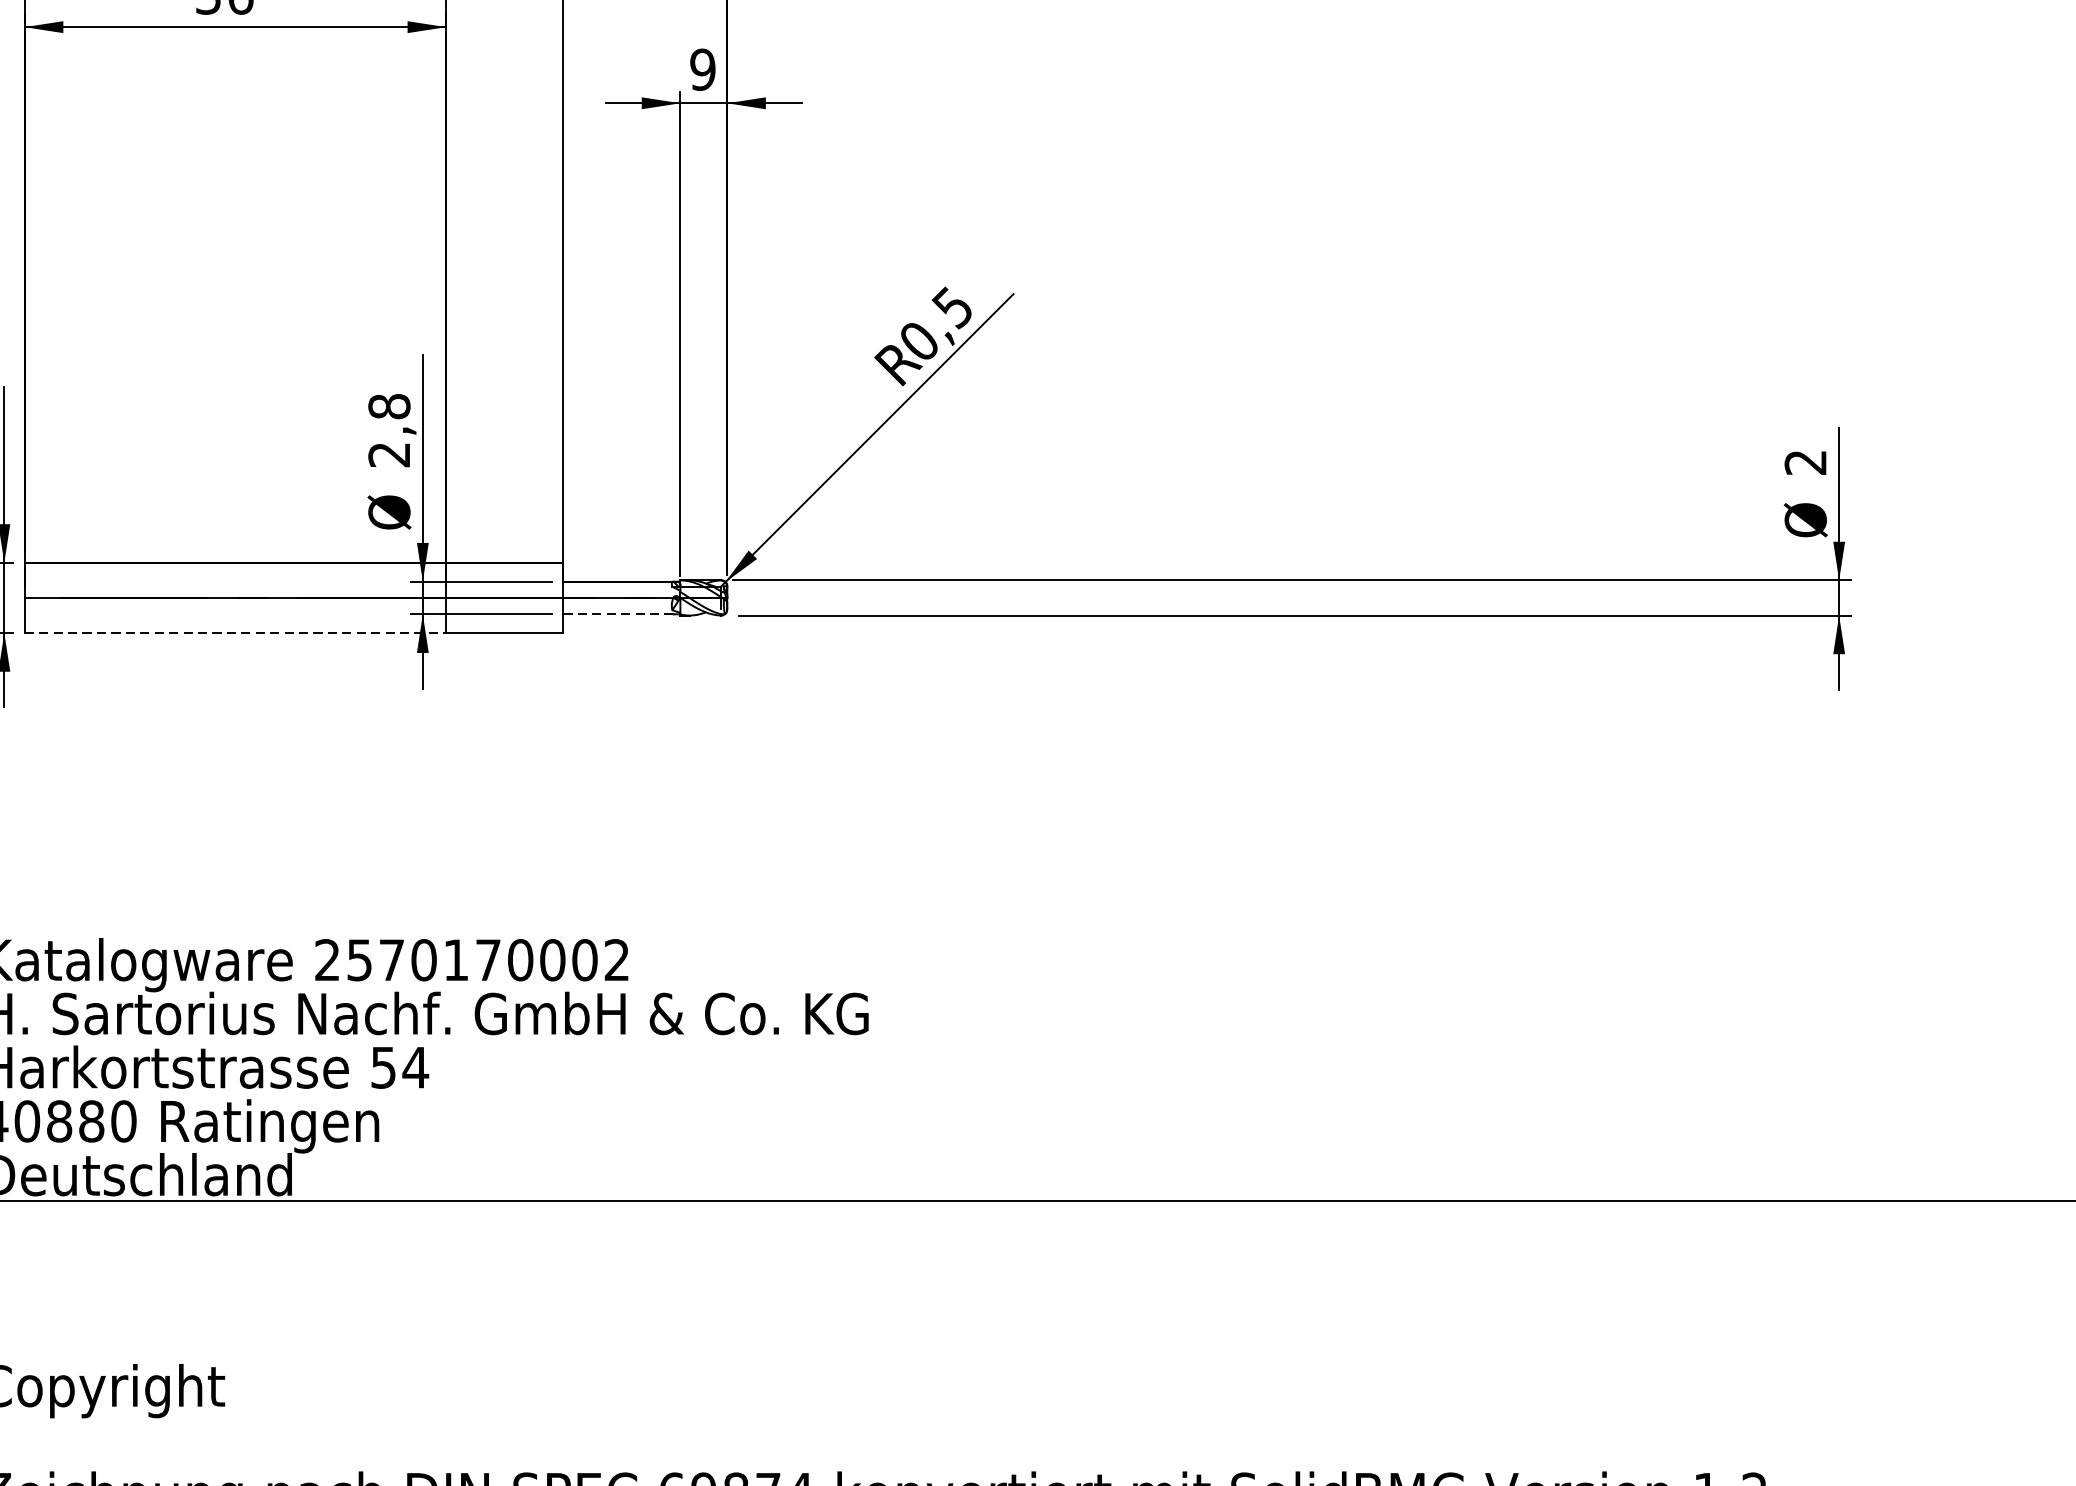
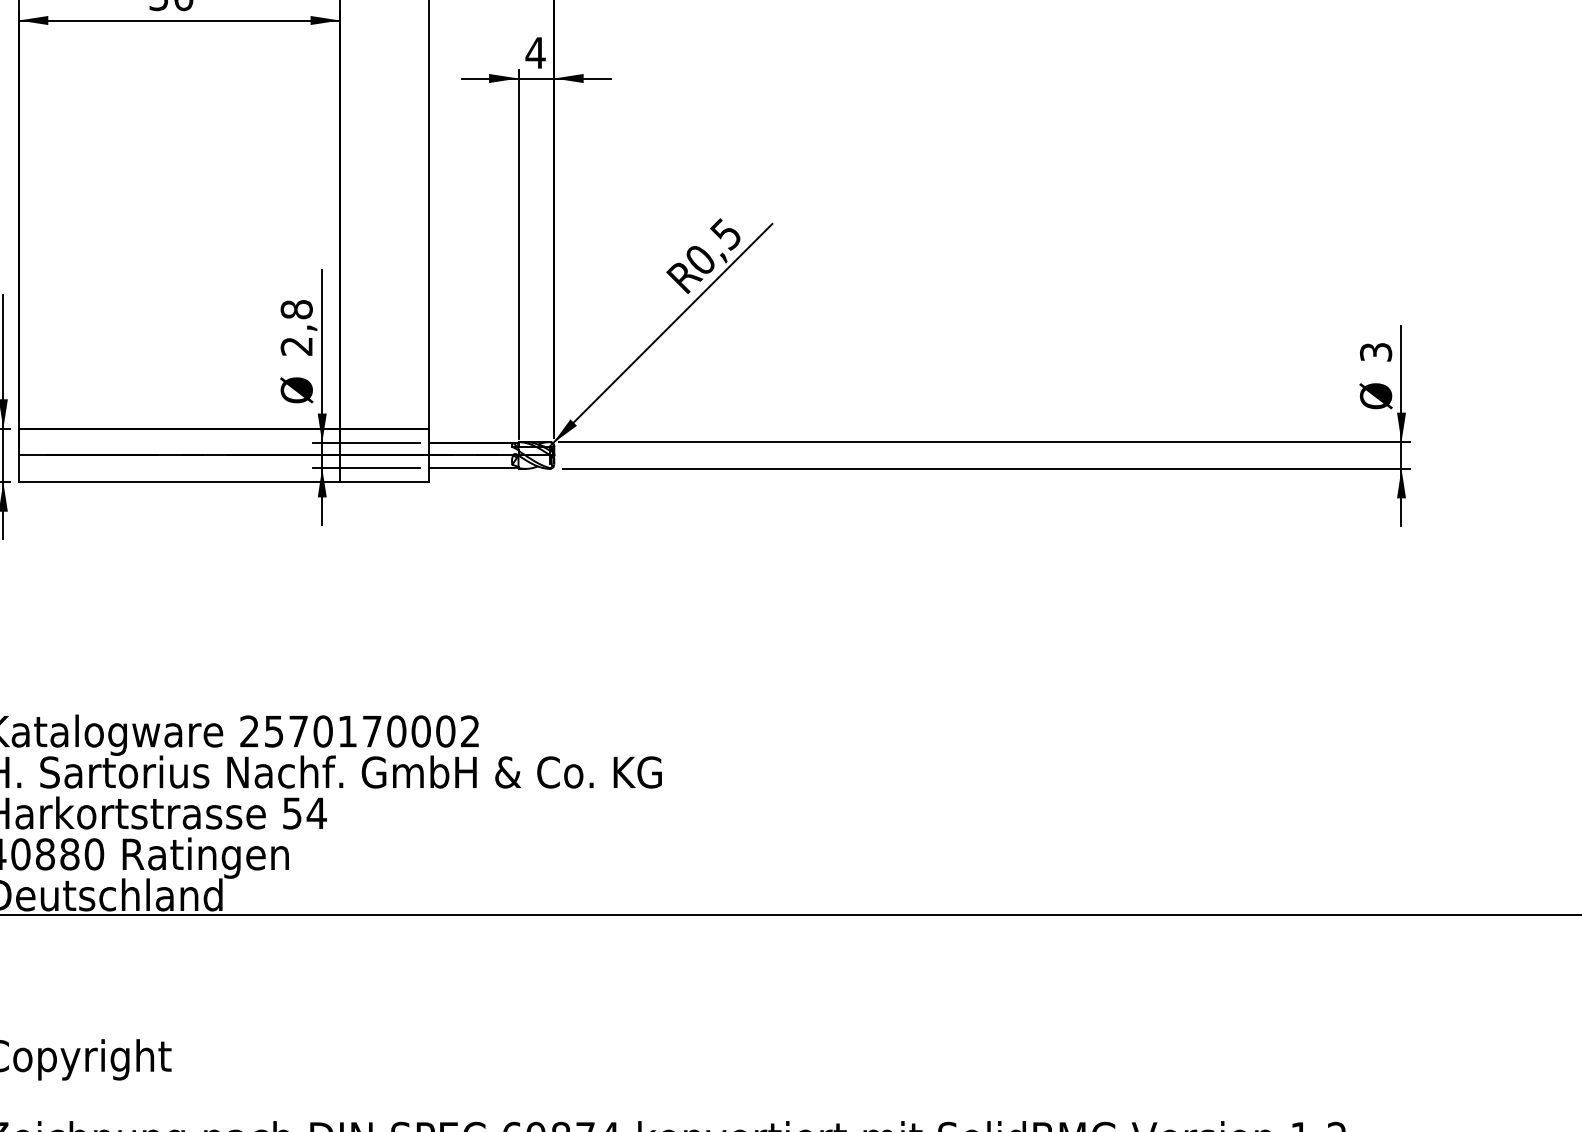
text: (702, 69) -> (535, 52), 9 -> 4
text: (1806, 462) -> (1376, 352), 2 -> 3
line: (618, 613) -> (471, 467), dashed -> solid
line: (235, 633) -> (179, 482), dashed -> solid

